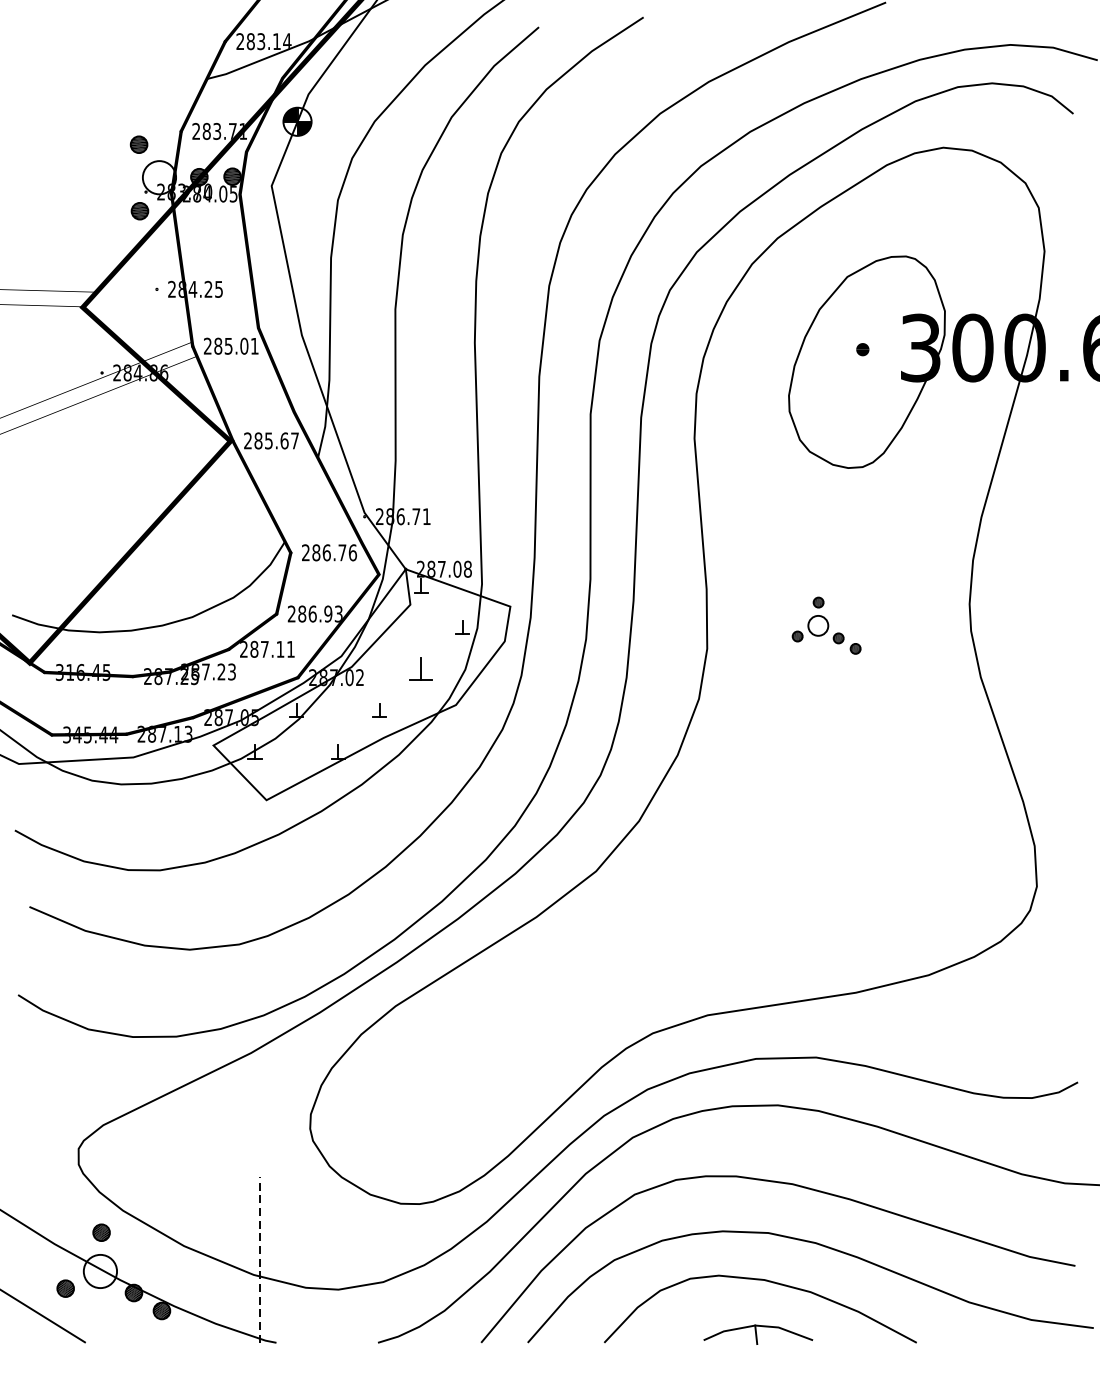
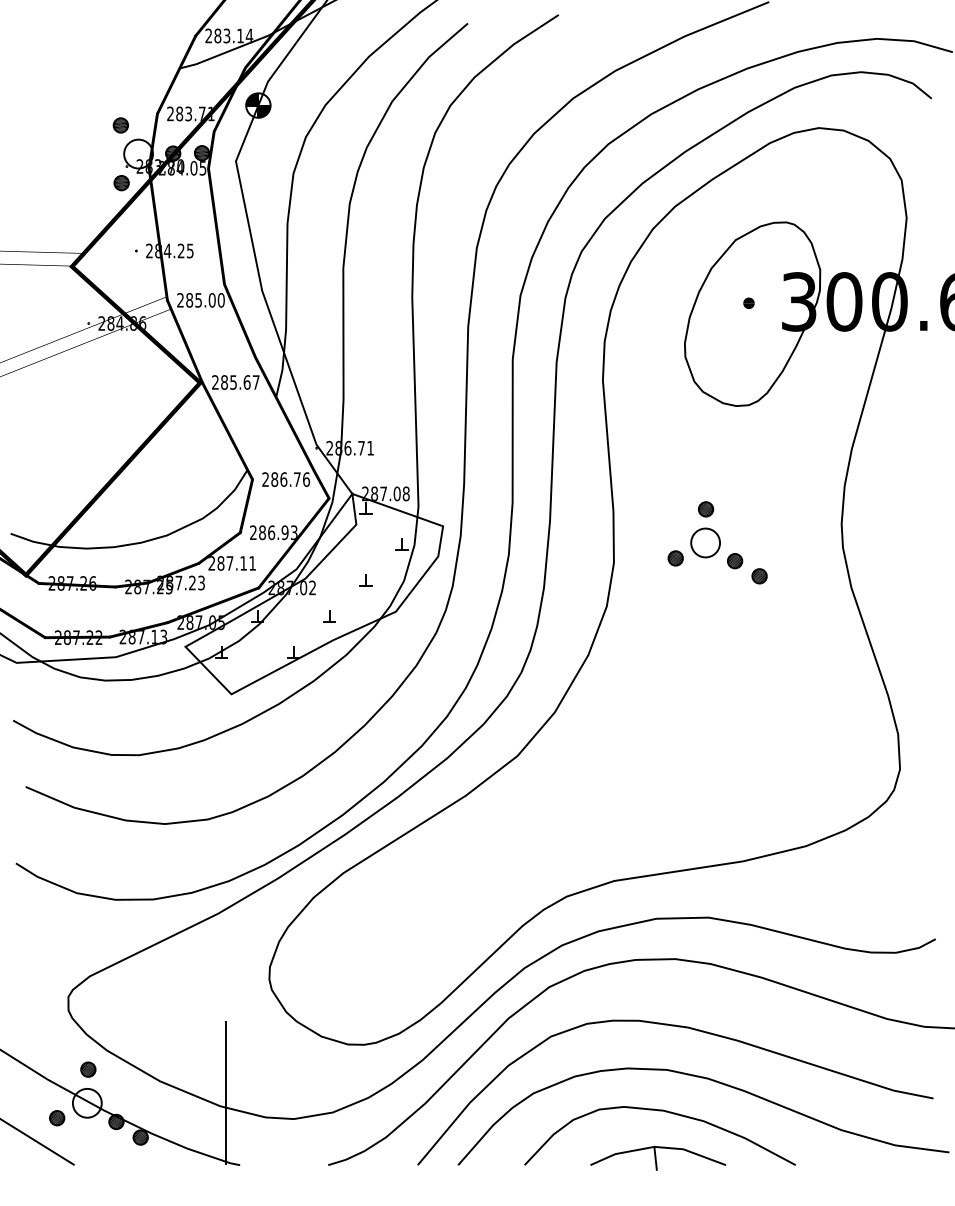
text: (253, 346) -> (220, 300), 285.01 -> 285.00
part: (826, 625) -> (717, 542), size x1.67
part: (420, 669) -> (365, 580), size x0.62
text: (83, 672) -> (72, 583), 316.45 -> 287.26
text: (90, 734) -> (78, 637), 345.44 -> 287.22
line: (259, 1259) -> (225, 1092), dashed -> solid
part: (758, 1333) -> (658, 1157), size x1.43

